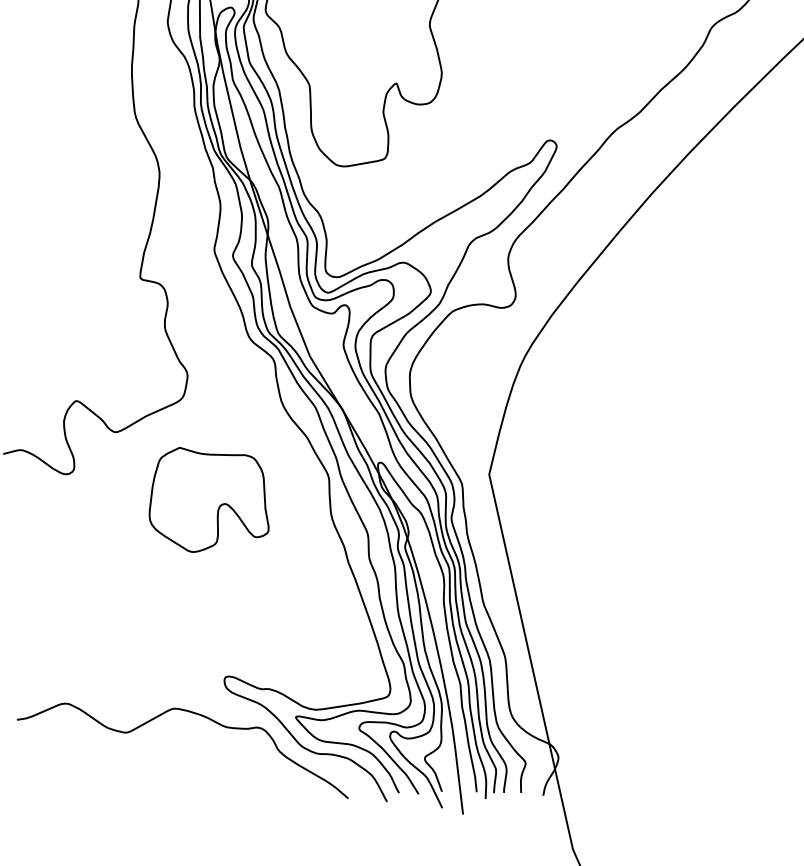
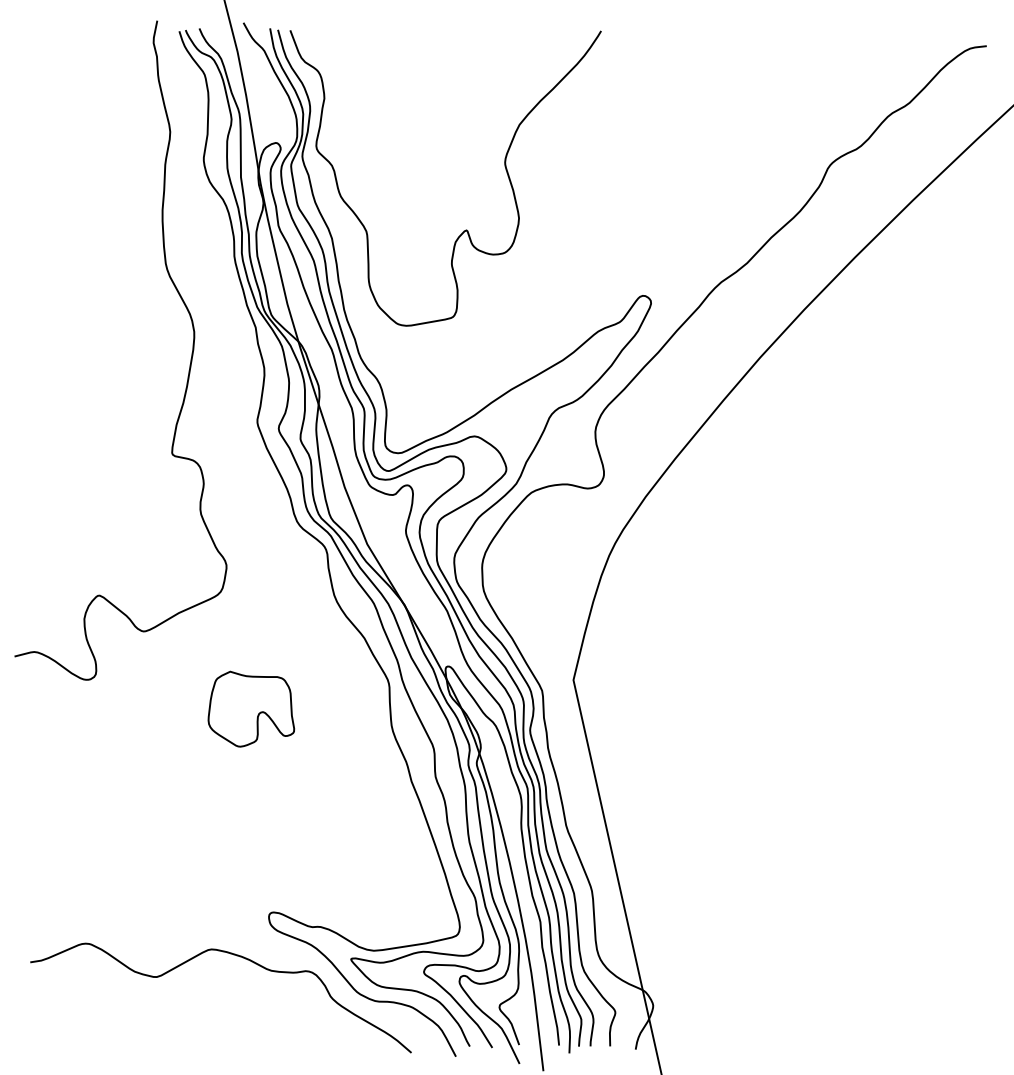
part: (209, 499) -> (251, 708), size x0.62

